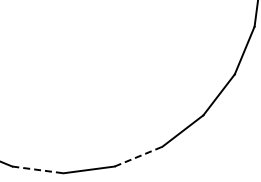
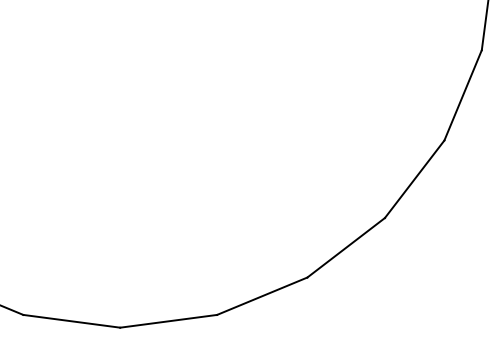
line: (138, 156) -> (262, 295), dashed -> solid
line: (37, 169) -> (71, 320), dashed -> solid

